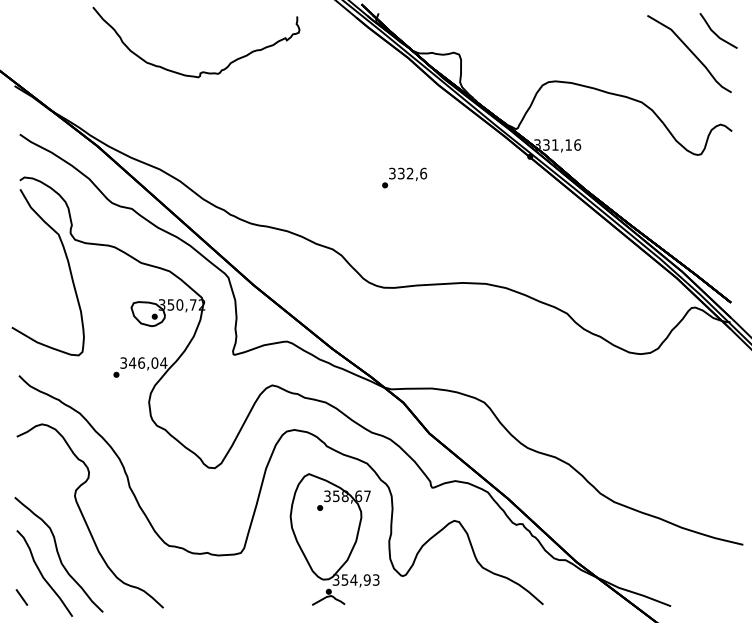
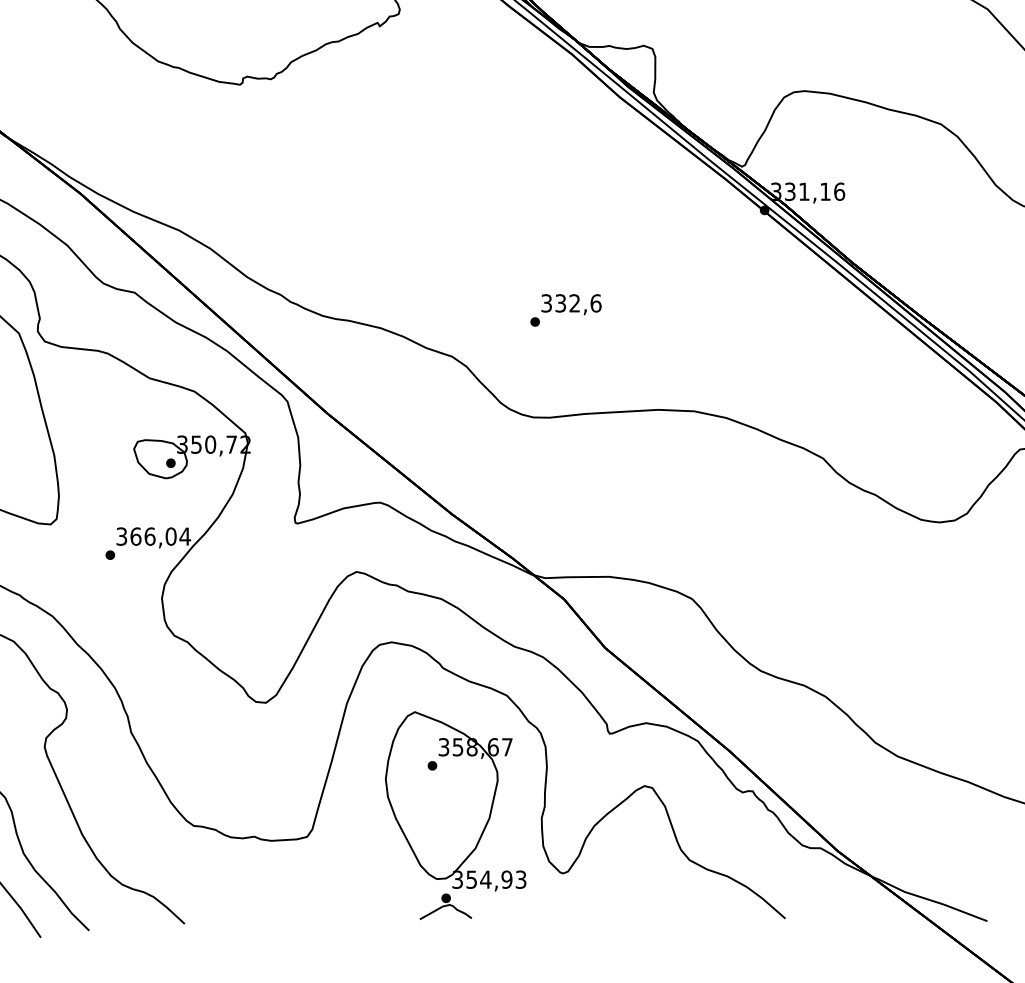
text: (404, 177) -> (565, 309), moved
text: (132, 362) -> (135, 535), 346,04 -> 366,04

